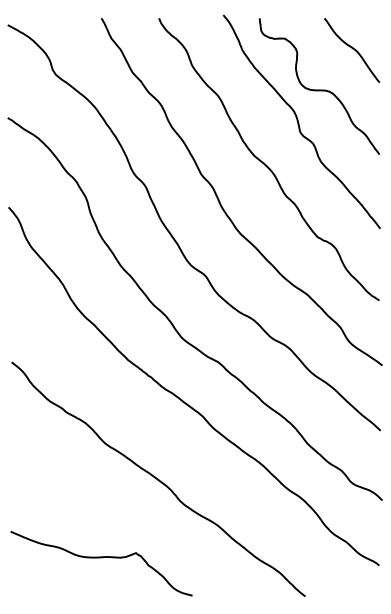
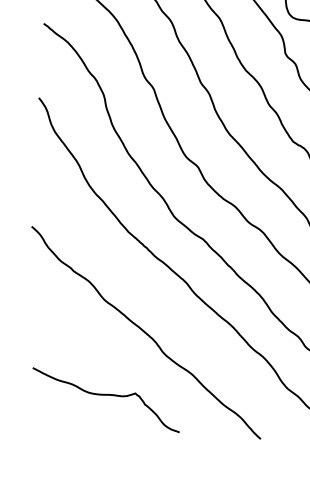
curve: (101, 558) -> (106, 395), moved

